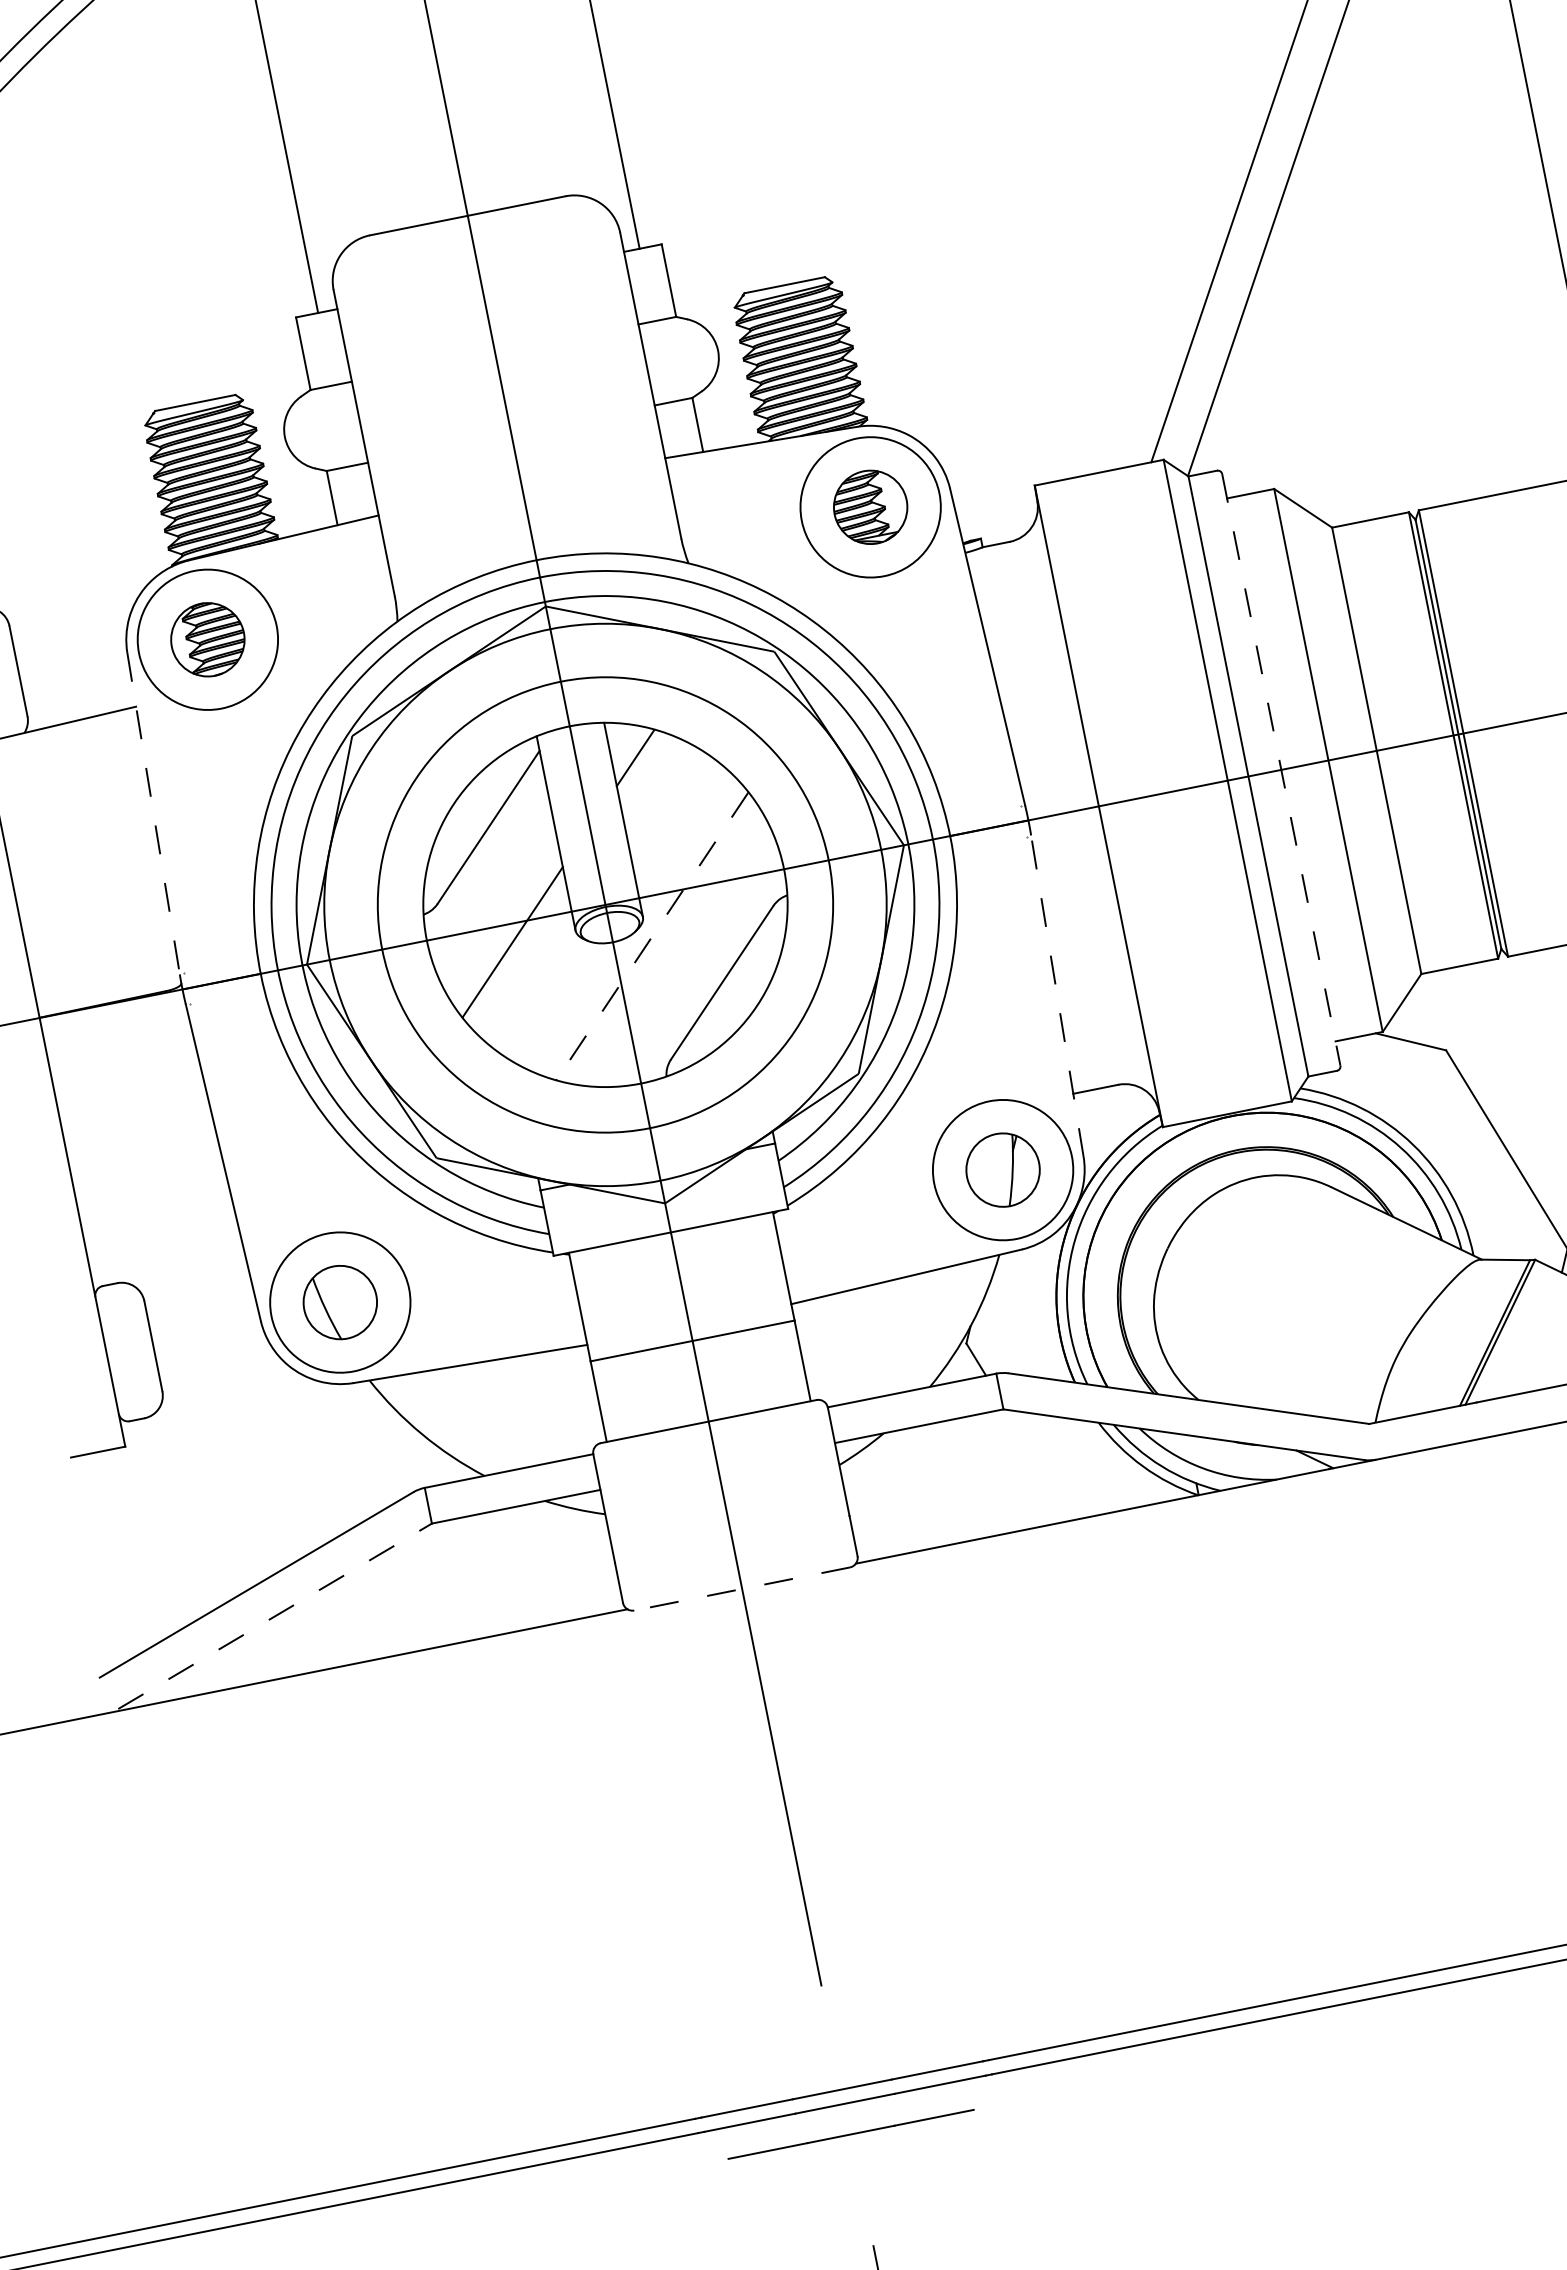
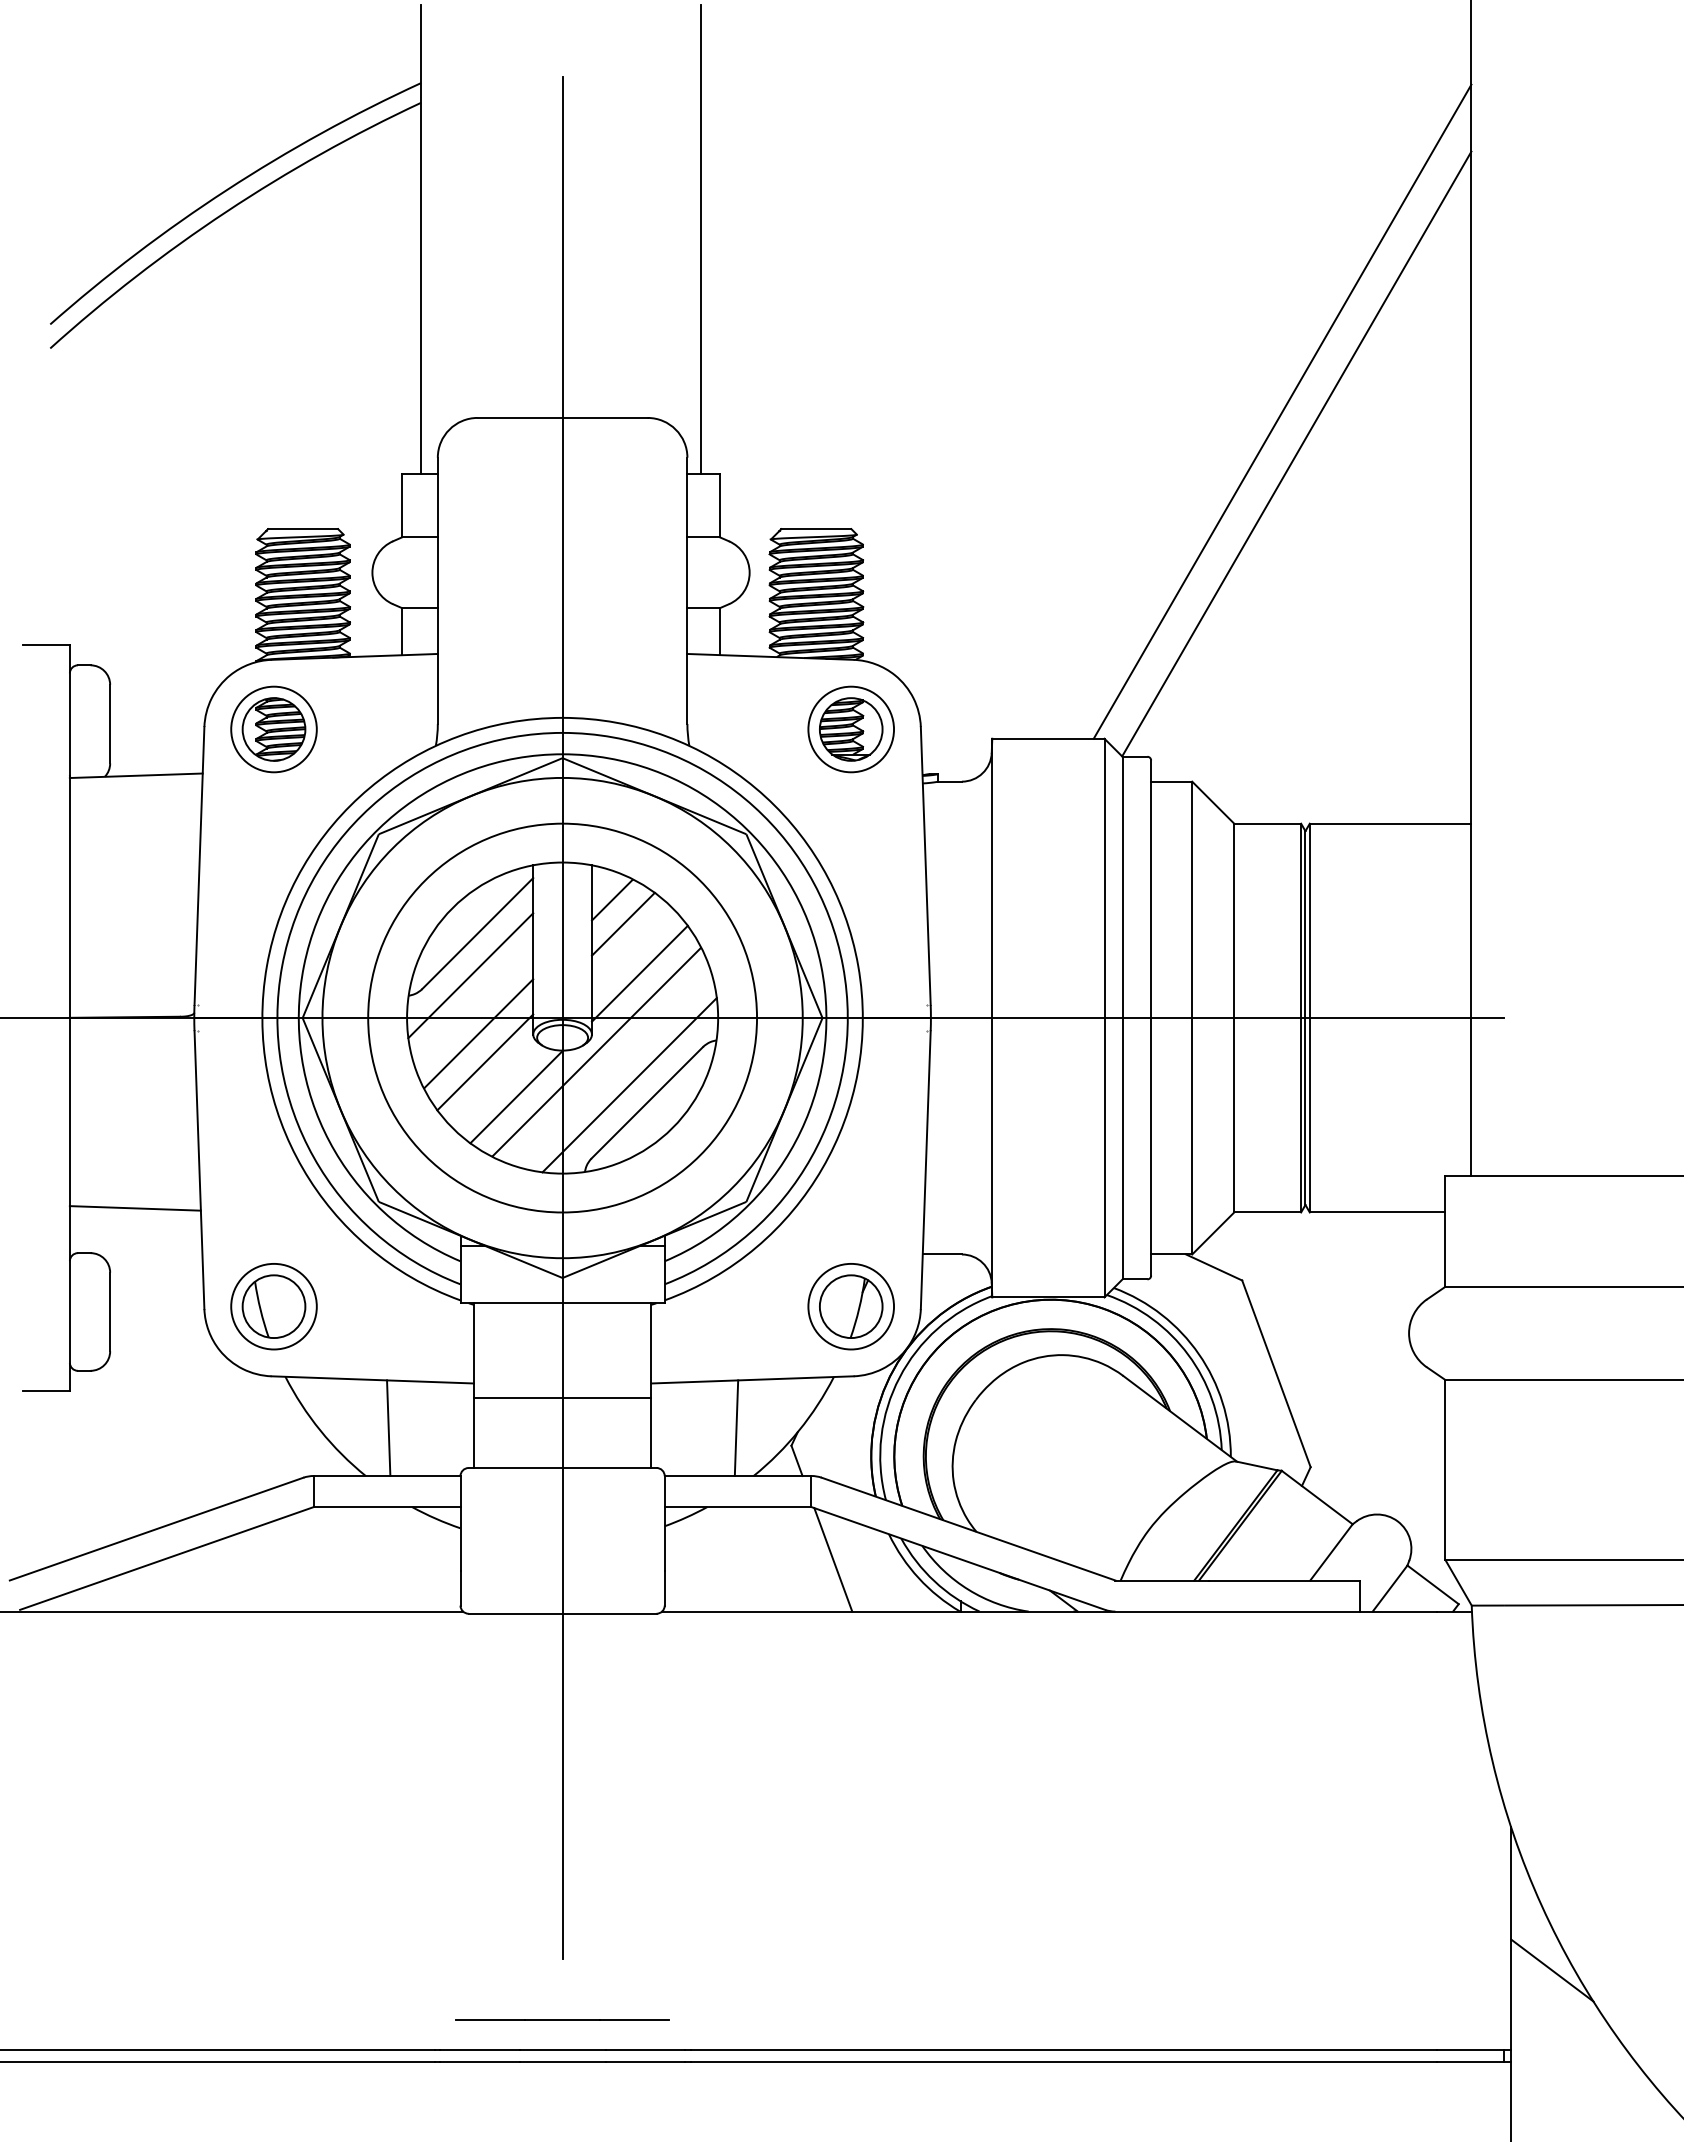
circle: (871, 507) -> (851, 729), size x0.71
circle: (207, 639) -> (273, 729), size x0.71
line: (1281, 770) -> (1151, 1018), dashed -> solid
line: (652, 782) -> (622, 923), added
line: (153, 814) -> (199, 866), dashed -> solid
line: (683, 836) -> (639, 973), added
line: (489, 877) -> (470, 975), added
line: (652, 936) -> (596, 1052), dashed -> solid
line: (697, 967) -> (629, 1085), added
line: (527, 973) -> (485, 1062), added
line: (1056, 995) -> (925, 1169), dashed -> solid
line: (570, 1005) -> (516, 1096), added
circle: (1003, 1169) -> (851, 1306), size x0.71
line: (157, 1221) -> (134, 1208), added
circle: (339, 1302) -> (273, 1306), size x0.71
line: (899, 1335) -> (736, 1427), added
line: (499, 1415) -> (388, 1427), added
line: (1040, 1464) -> (833, 1559), added
line: (741, 1588) -> (562, 1613), dashed -> solid
line: (274, 1616) -> (166, 1558), dashed -> solid
line: (850, 2134) -> (562, 2019), moved

